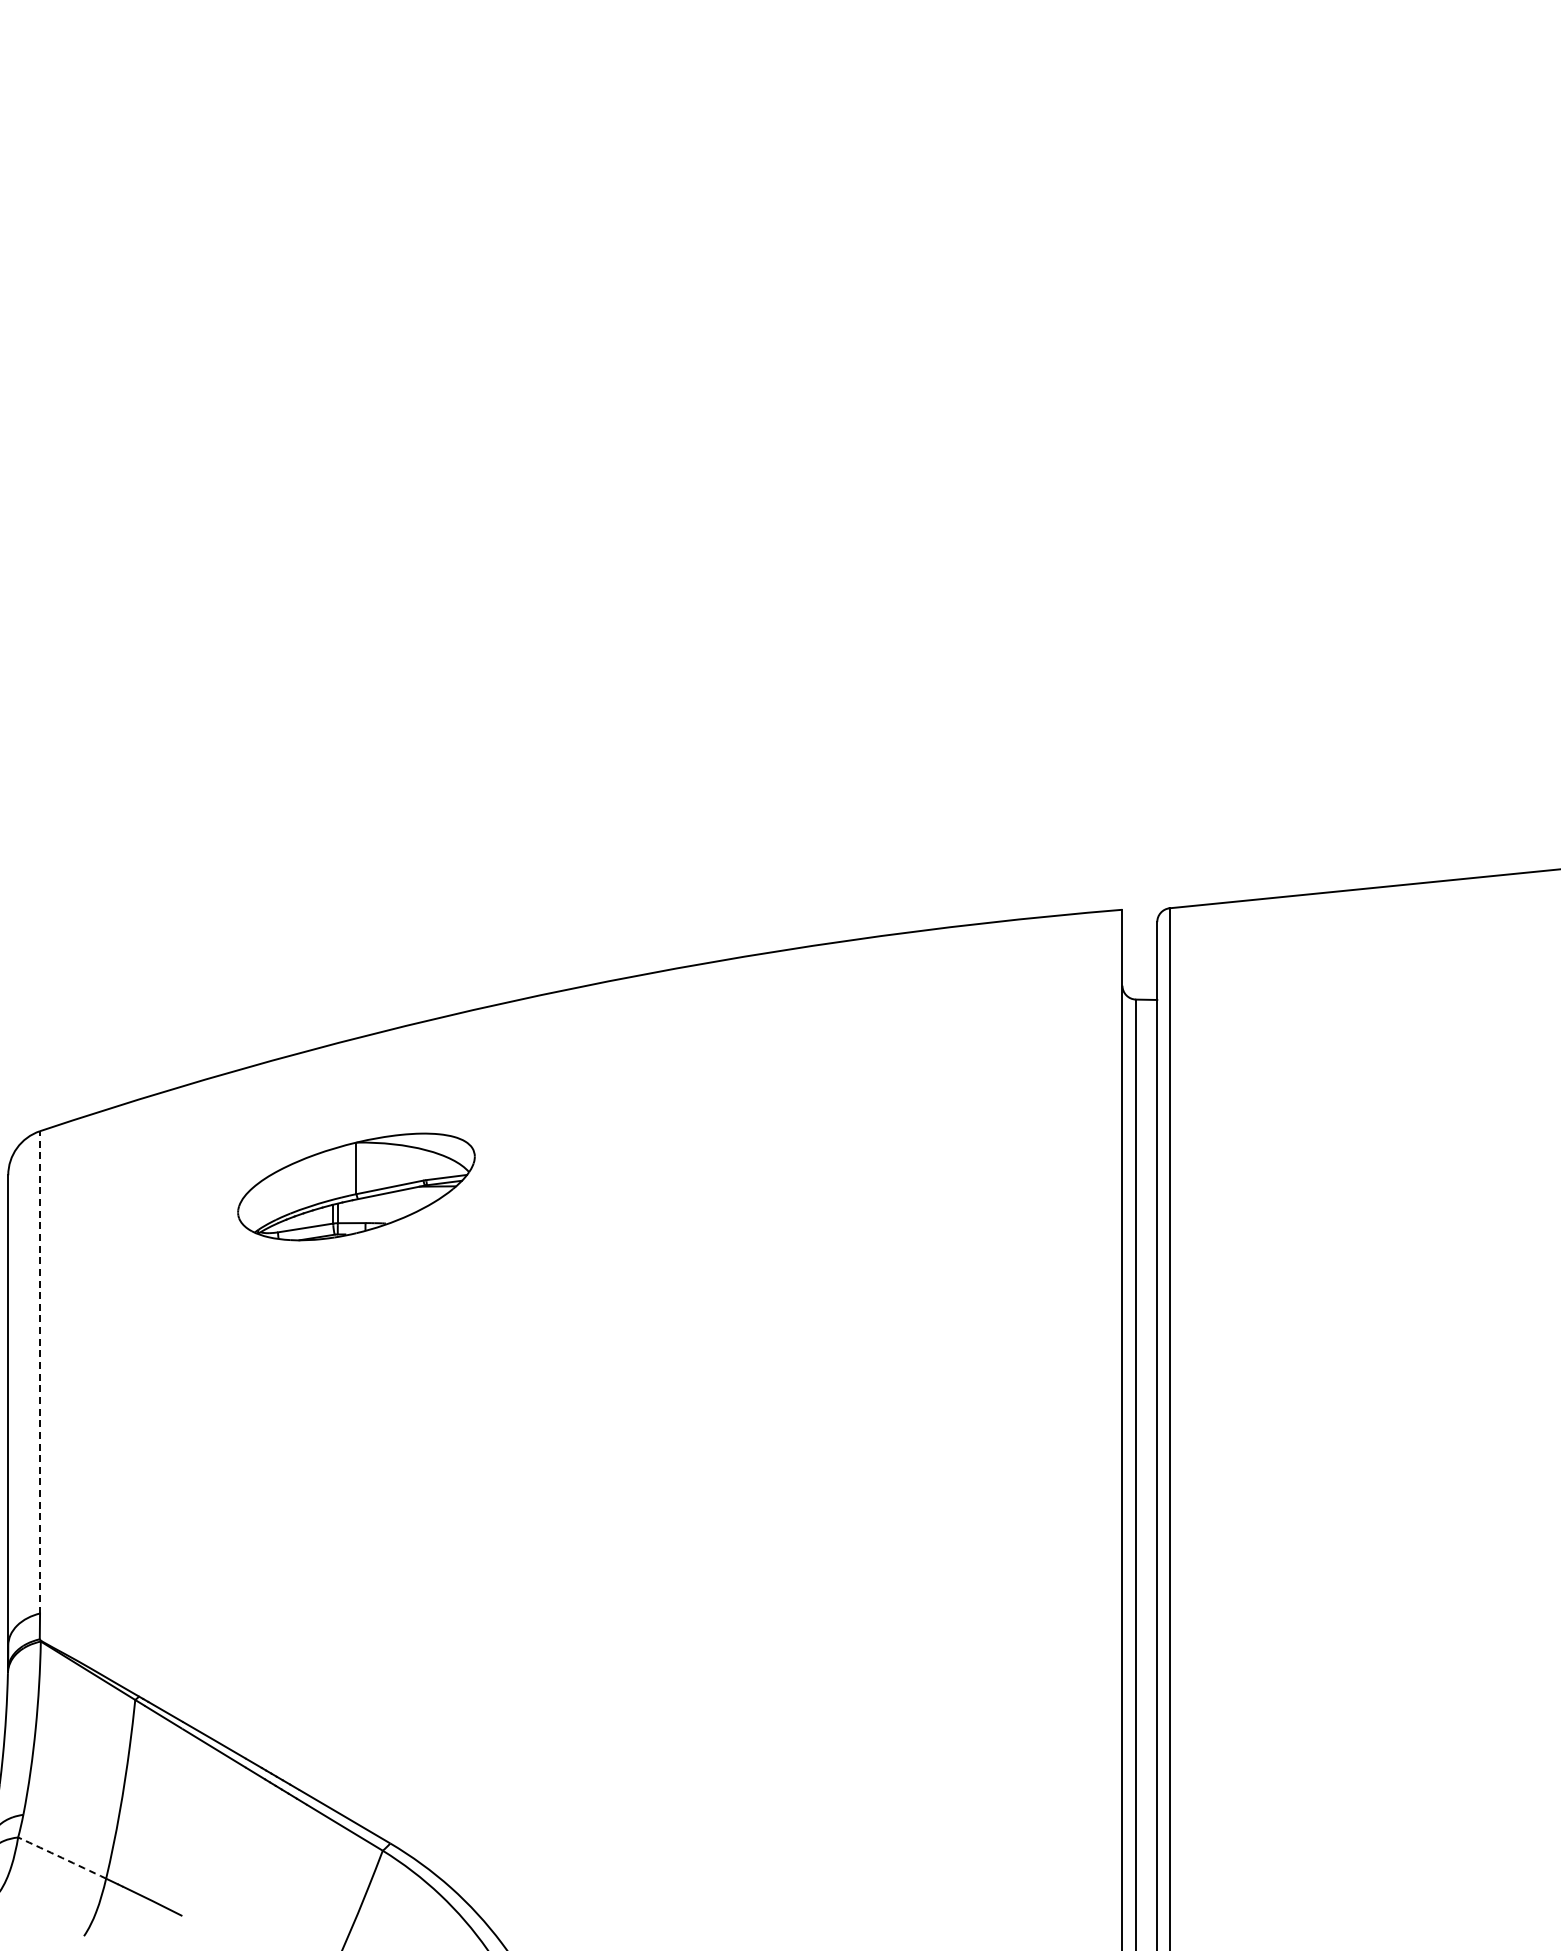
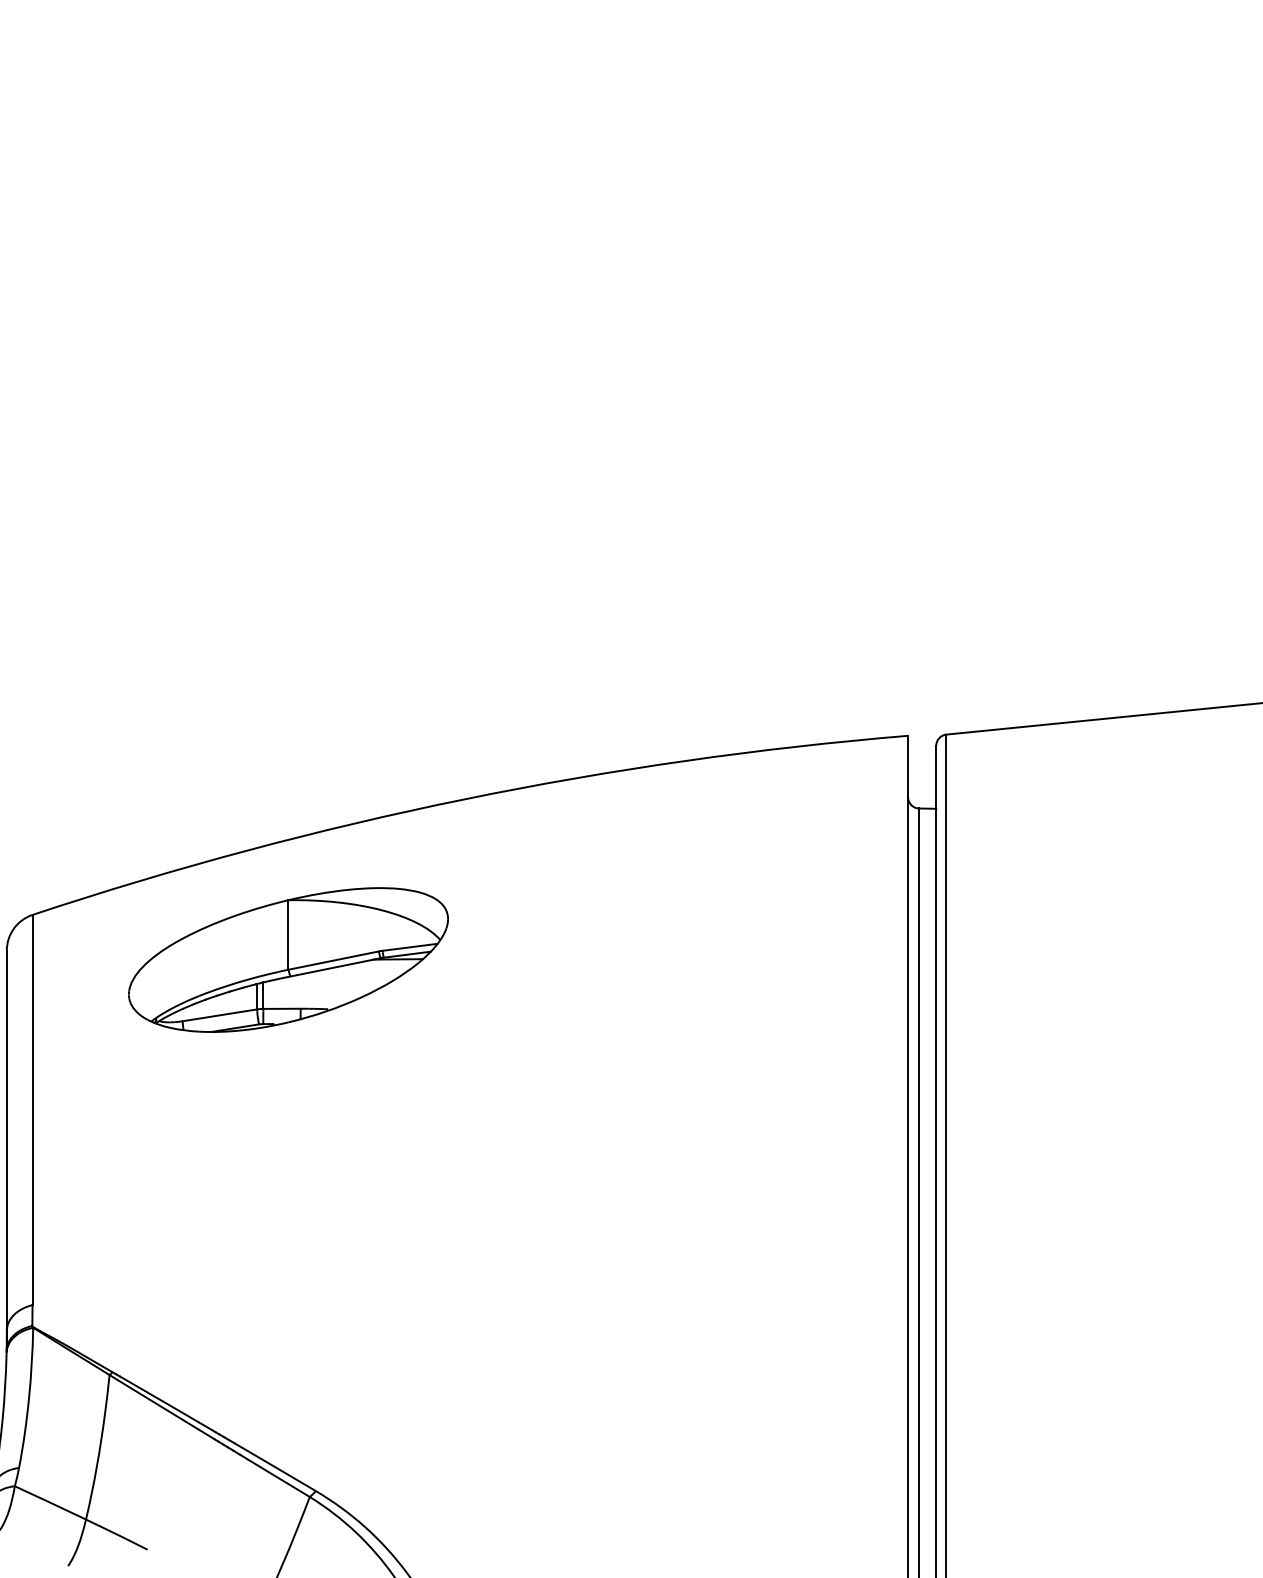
part: (356, 1186) -> (288, 959), size x1.67
line: (40, 1371) -> (32, 1109), dashed -> solid
arc: (62, 1857) -> (50, 1502), dashed -> solid

